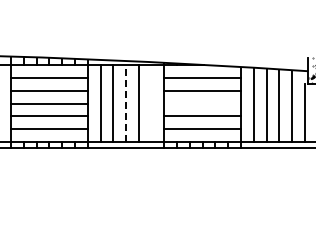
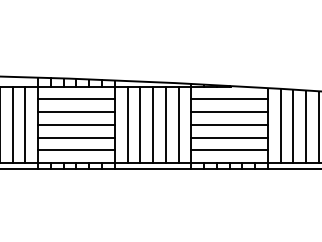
line: (126, 103) -> (153, 124), dashed -> solid
line: (151, 103) -> (178, 124), added
line: (202, 103) -> (229, 124), added

